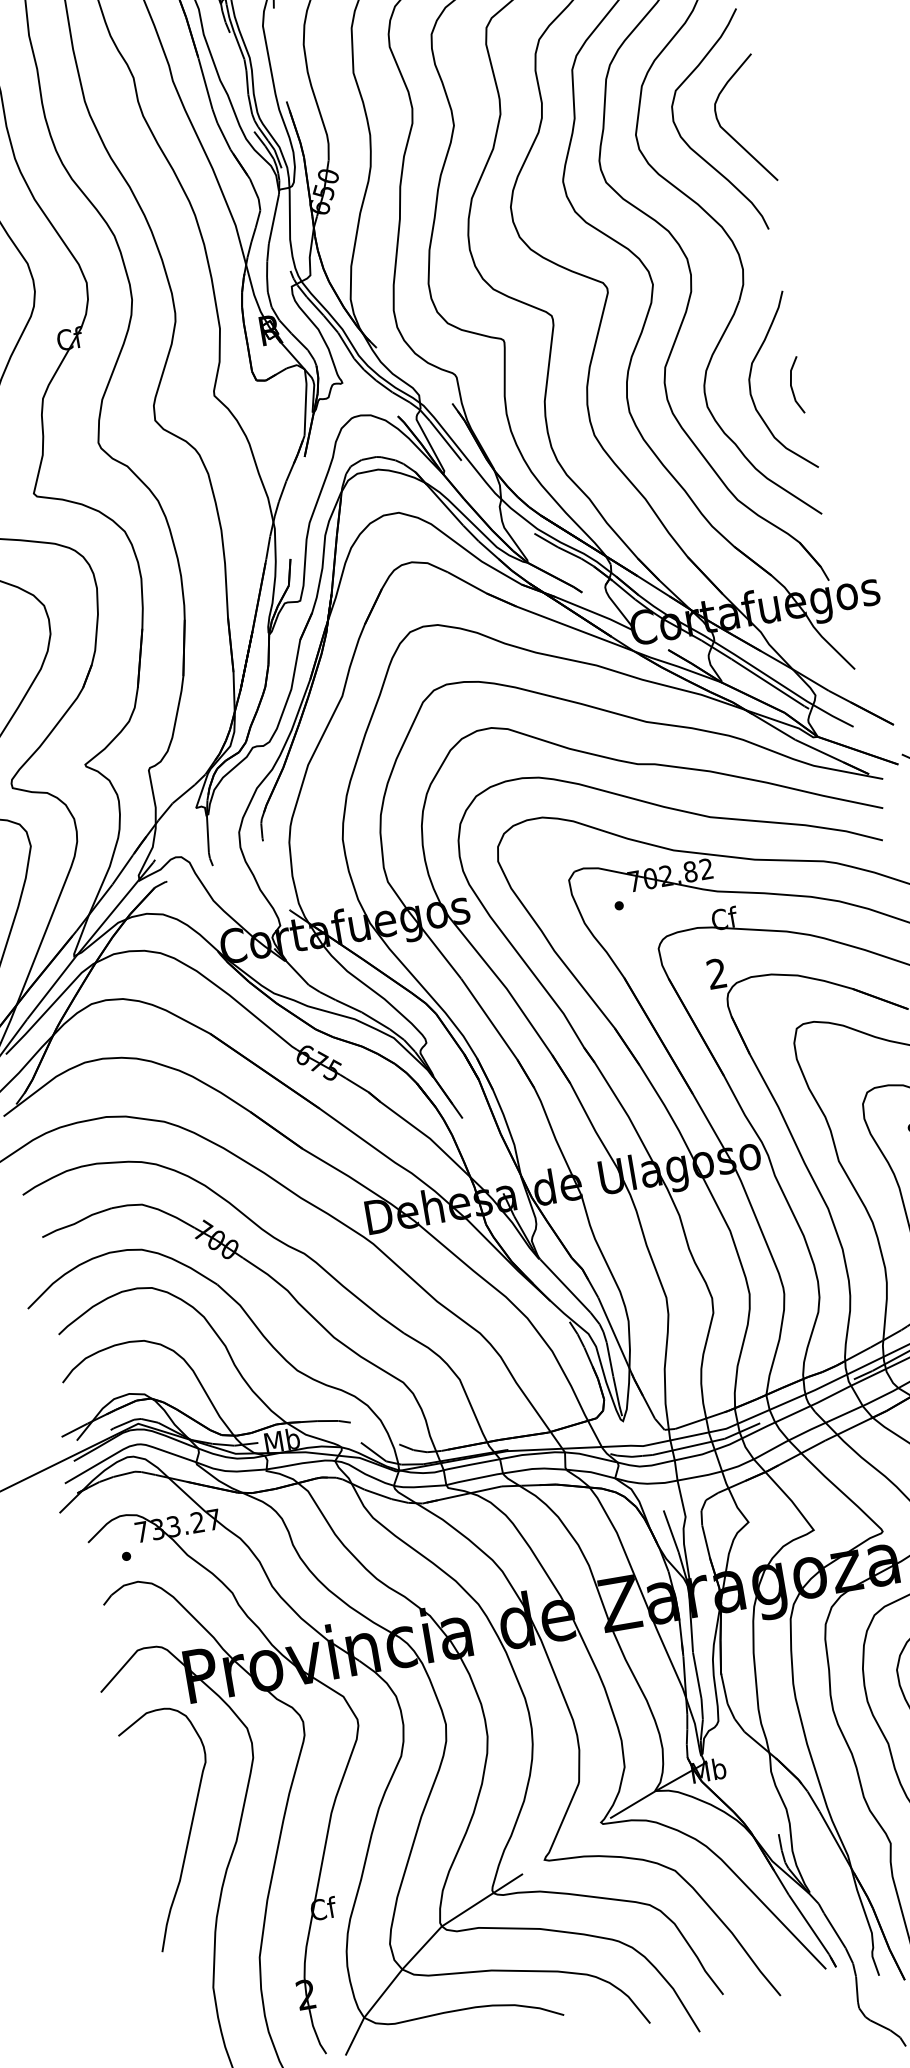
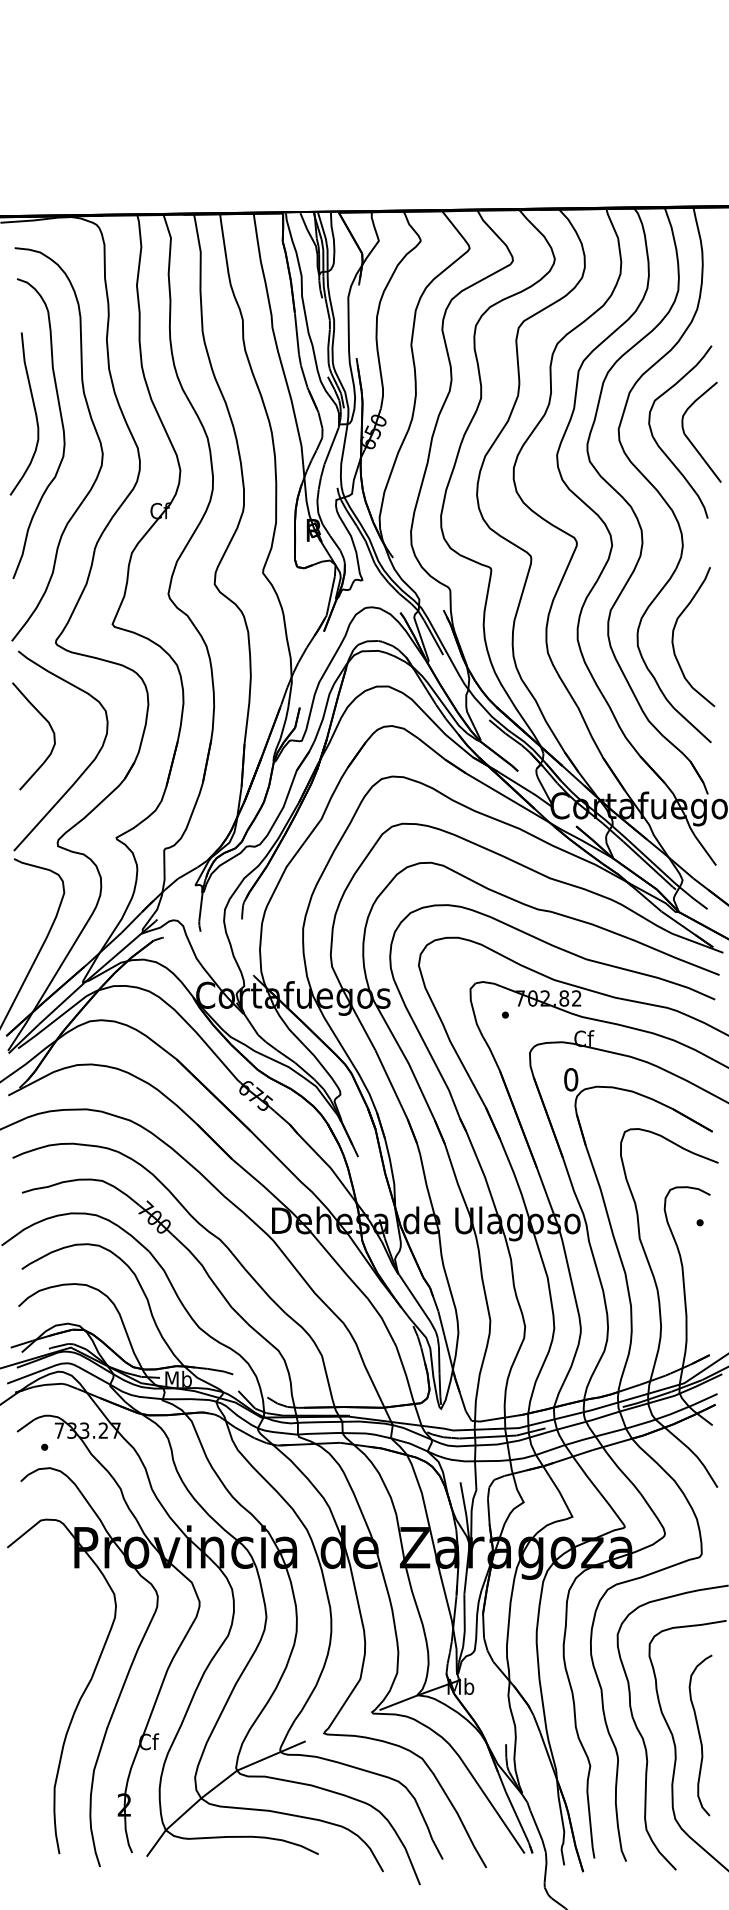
line: (792, 385) -> (705, 640), removed
text: (717, 973) -> (571, 1079), 2 -> 0
curve: (188, 1830) -> (56, 1664), removed

